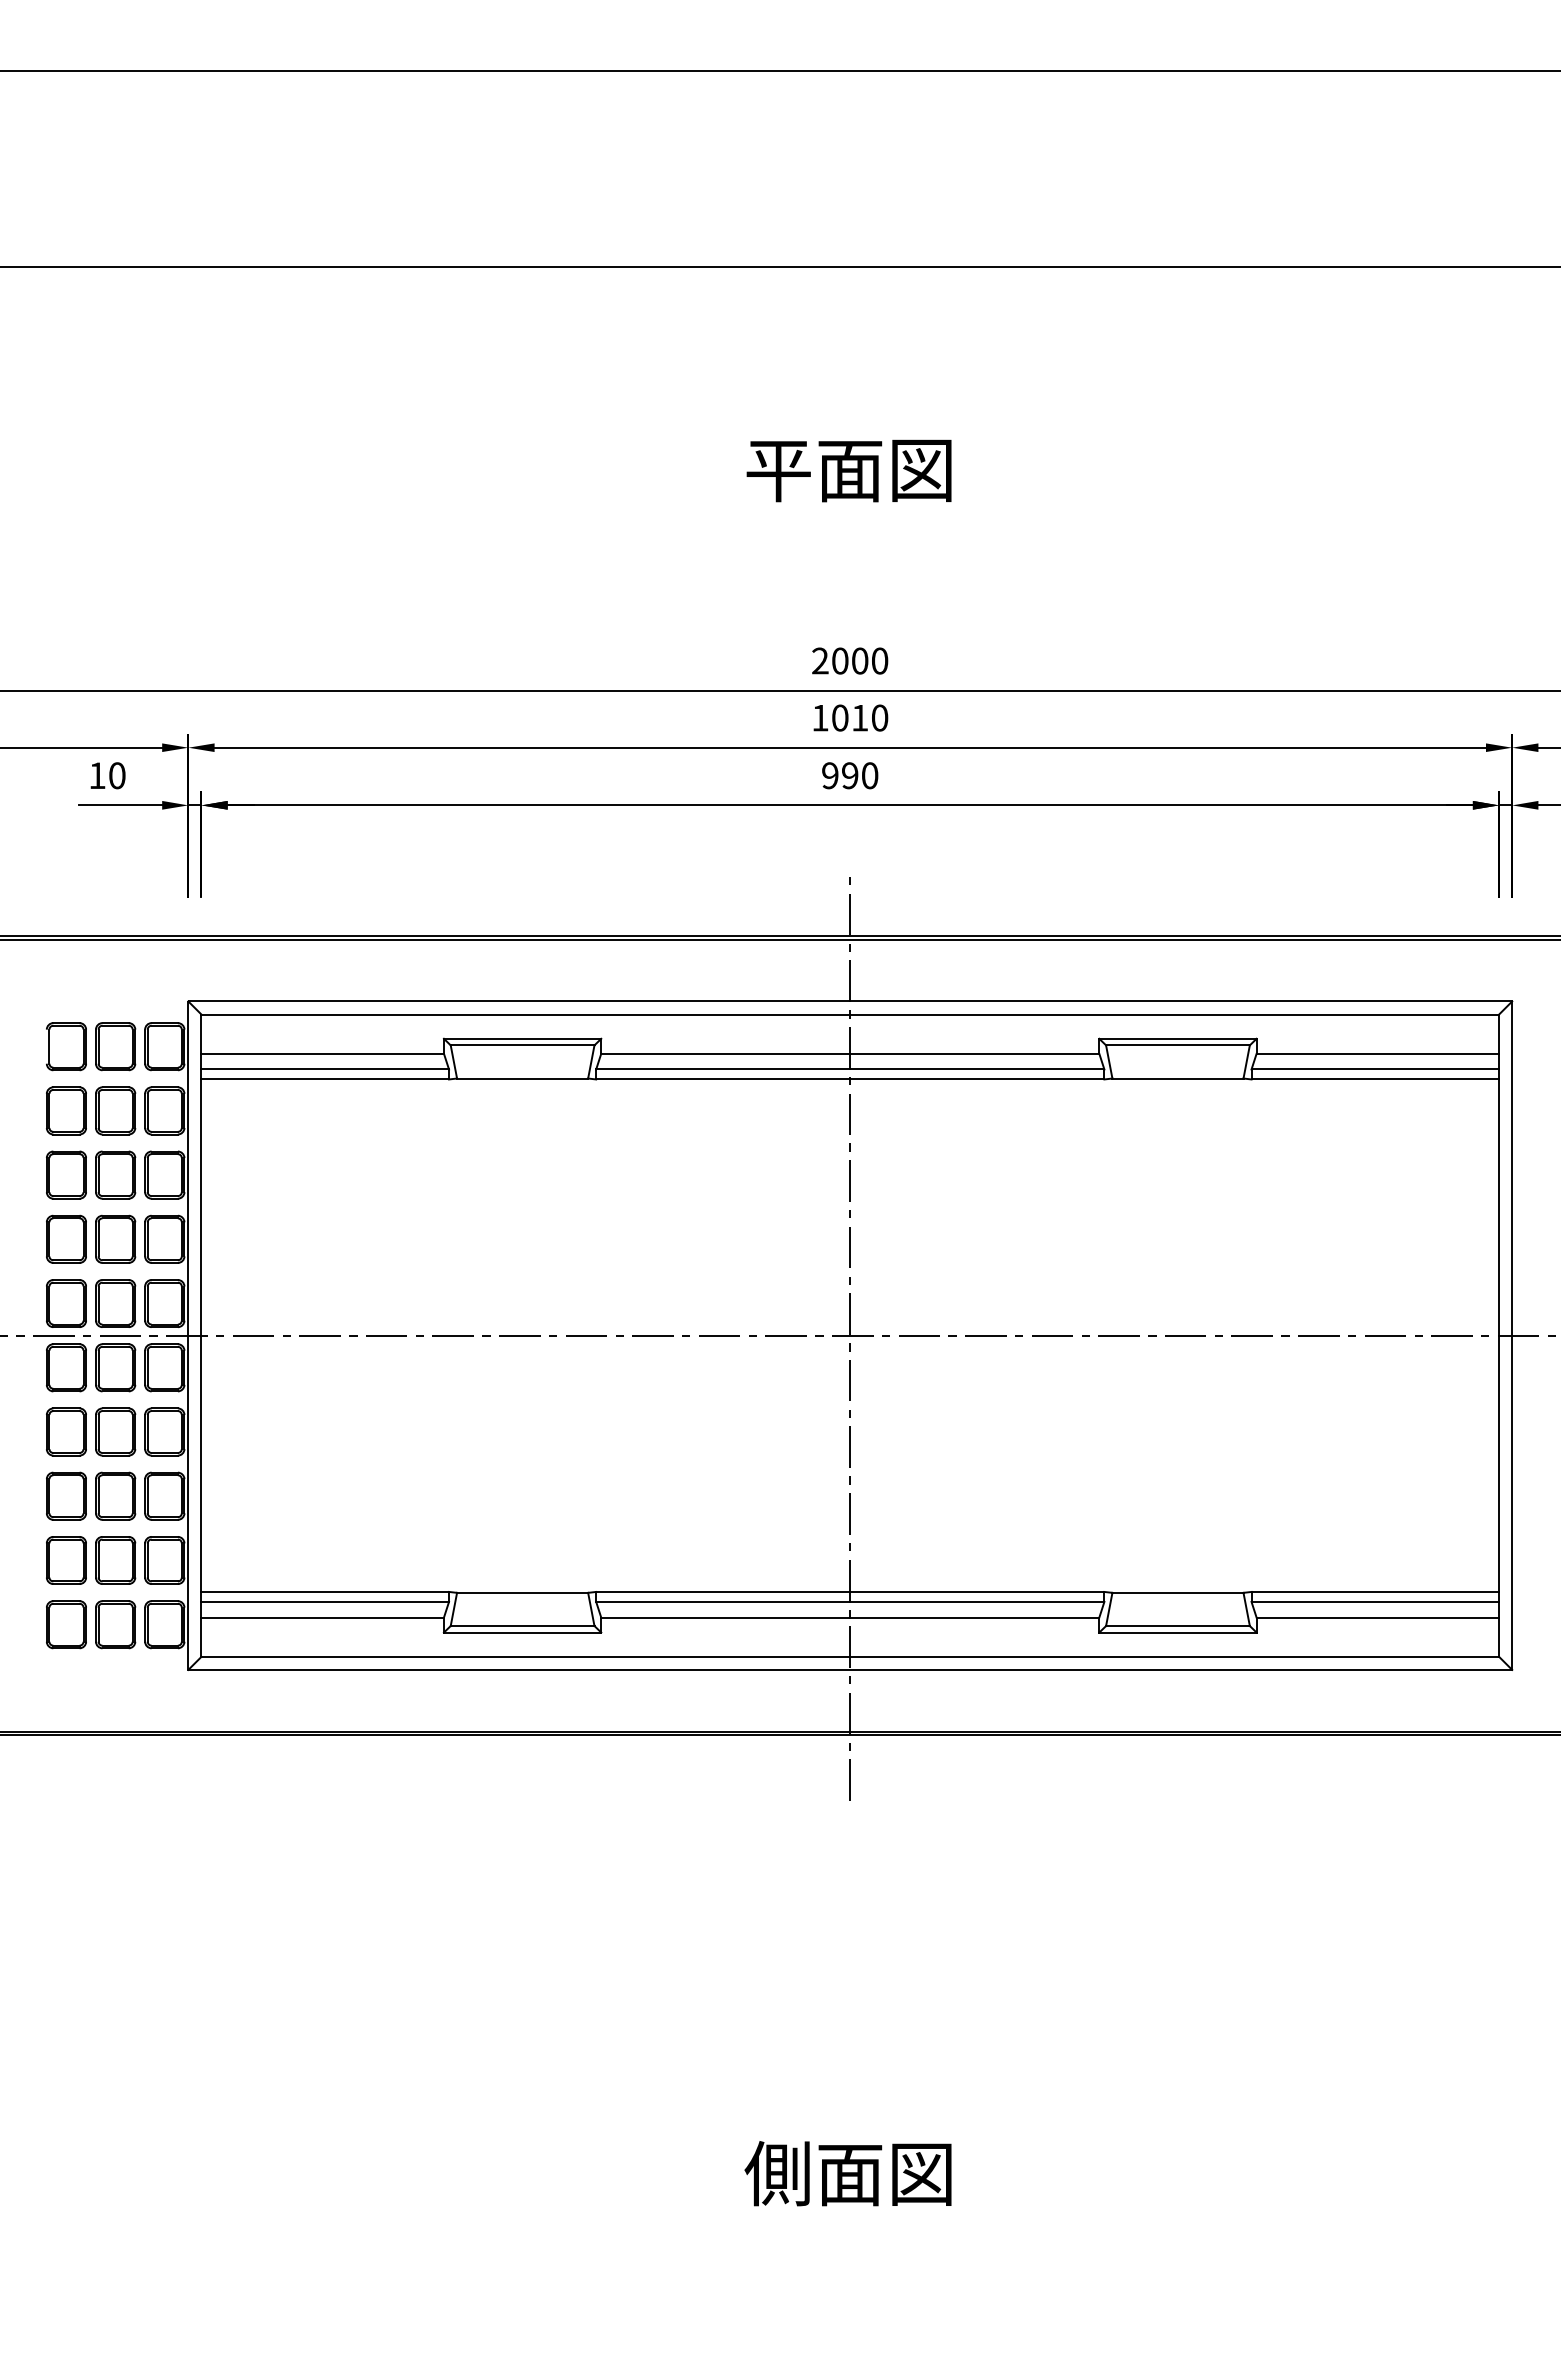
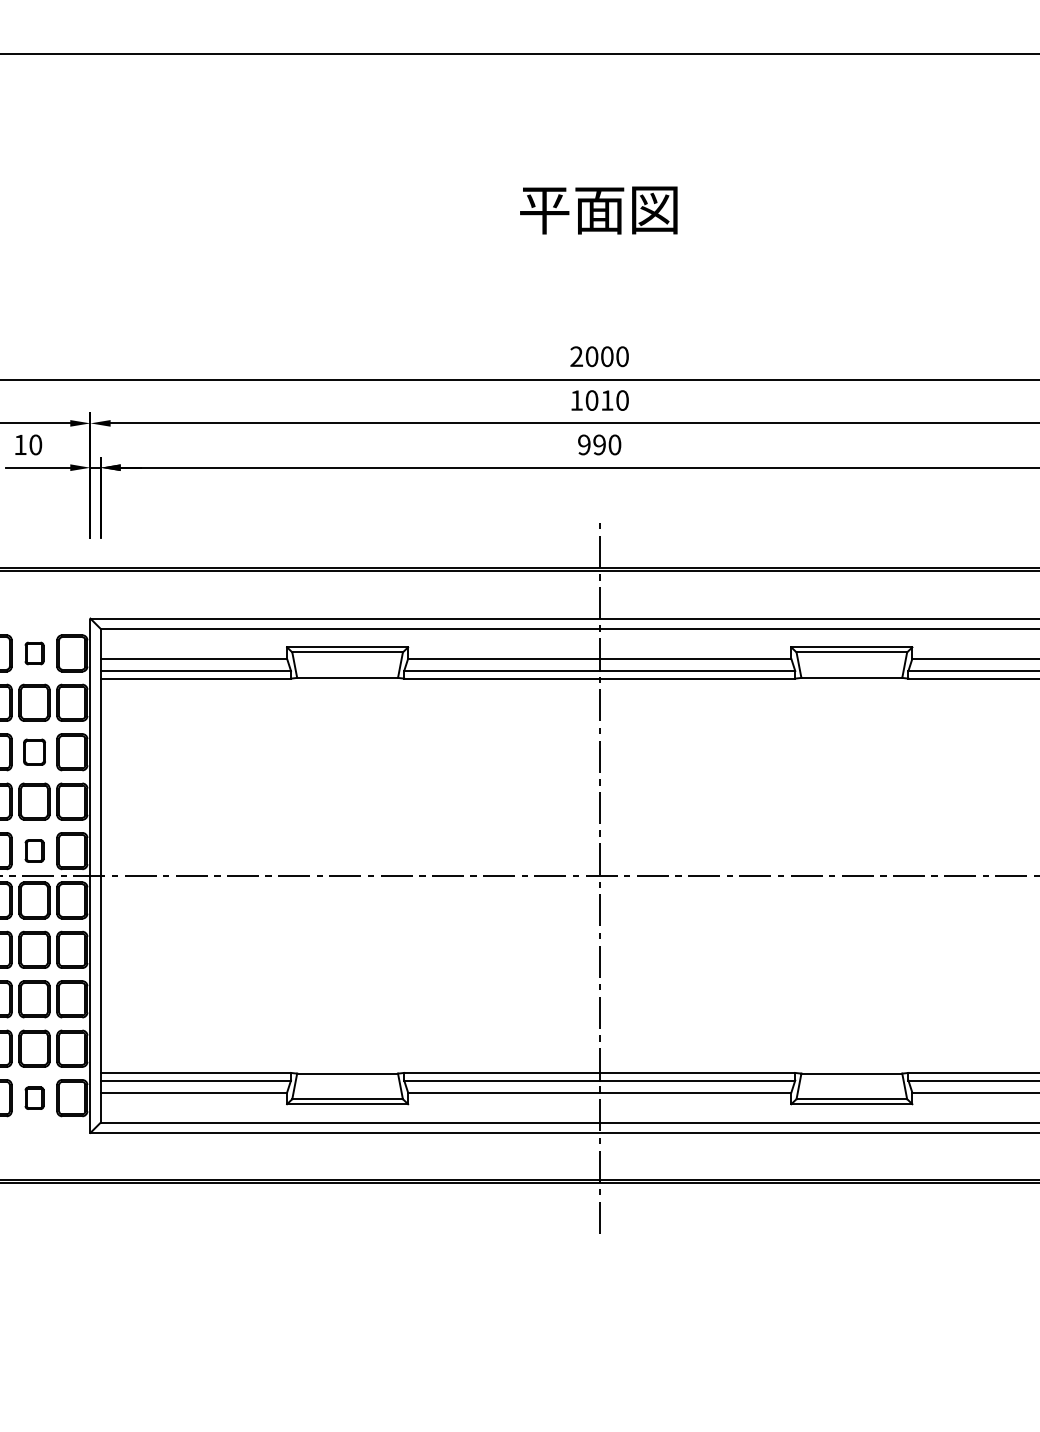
part: (115, 1046) -> (34, 653), size x0.6
part: (115, 1174) -> (34, 751), size x0.7
part: (115, 1303) -> (34, 851), size x0.6
part: (115, 1624) -> (34, 1097), size x0.6

